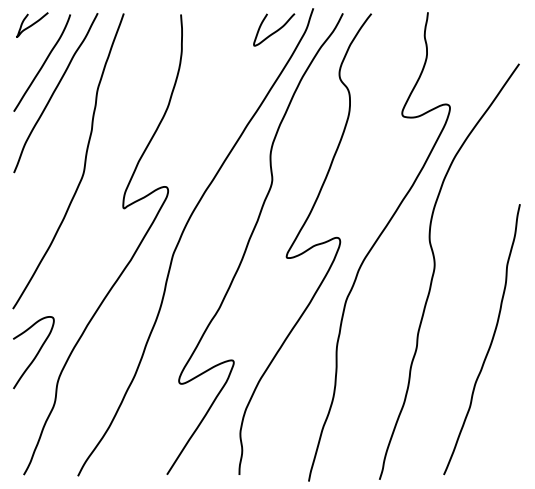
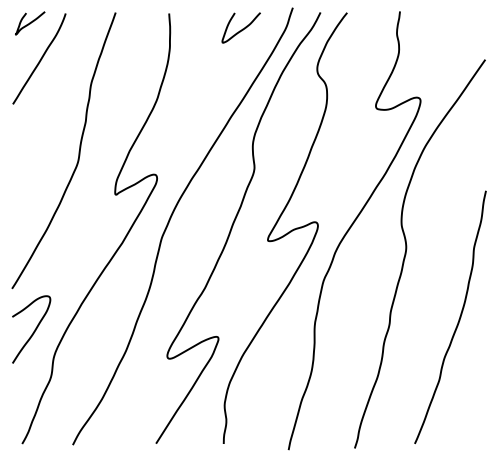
curve: (275, 30) -> (242, 28), moved
curve: (54, 93) -> (50, 87), removed

